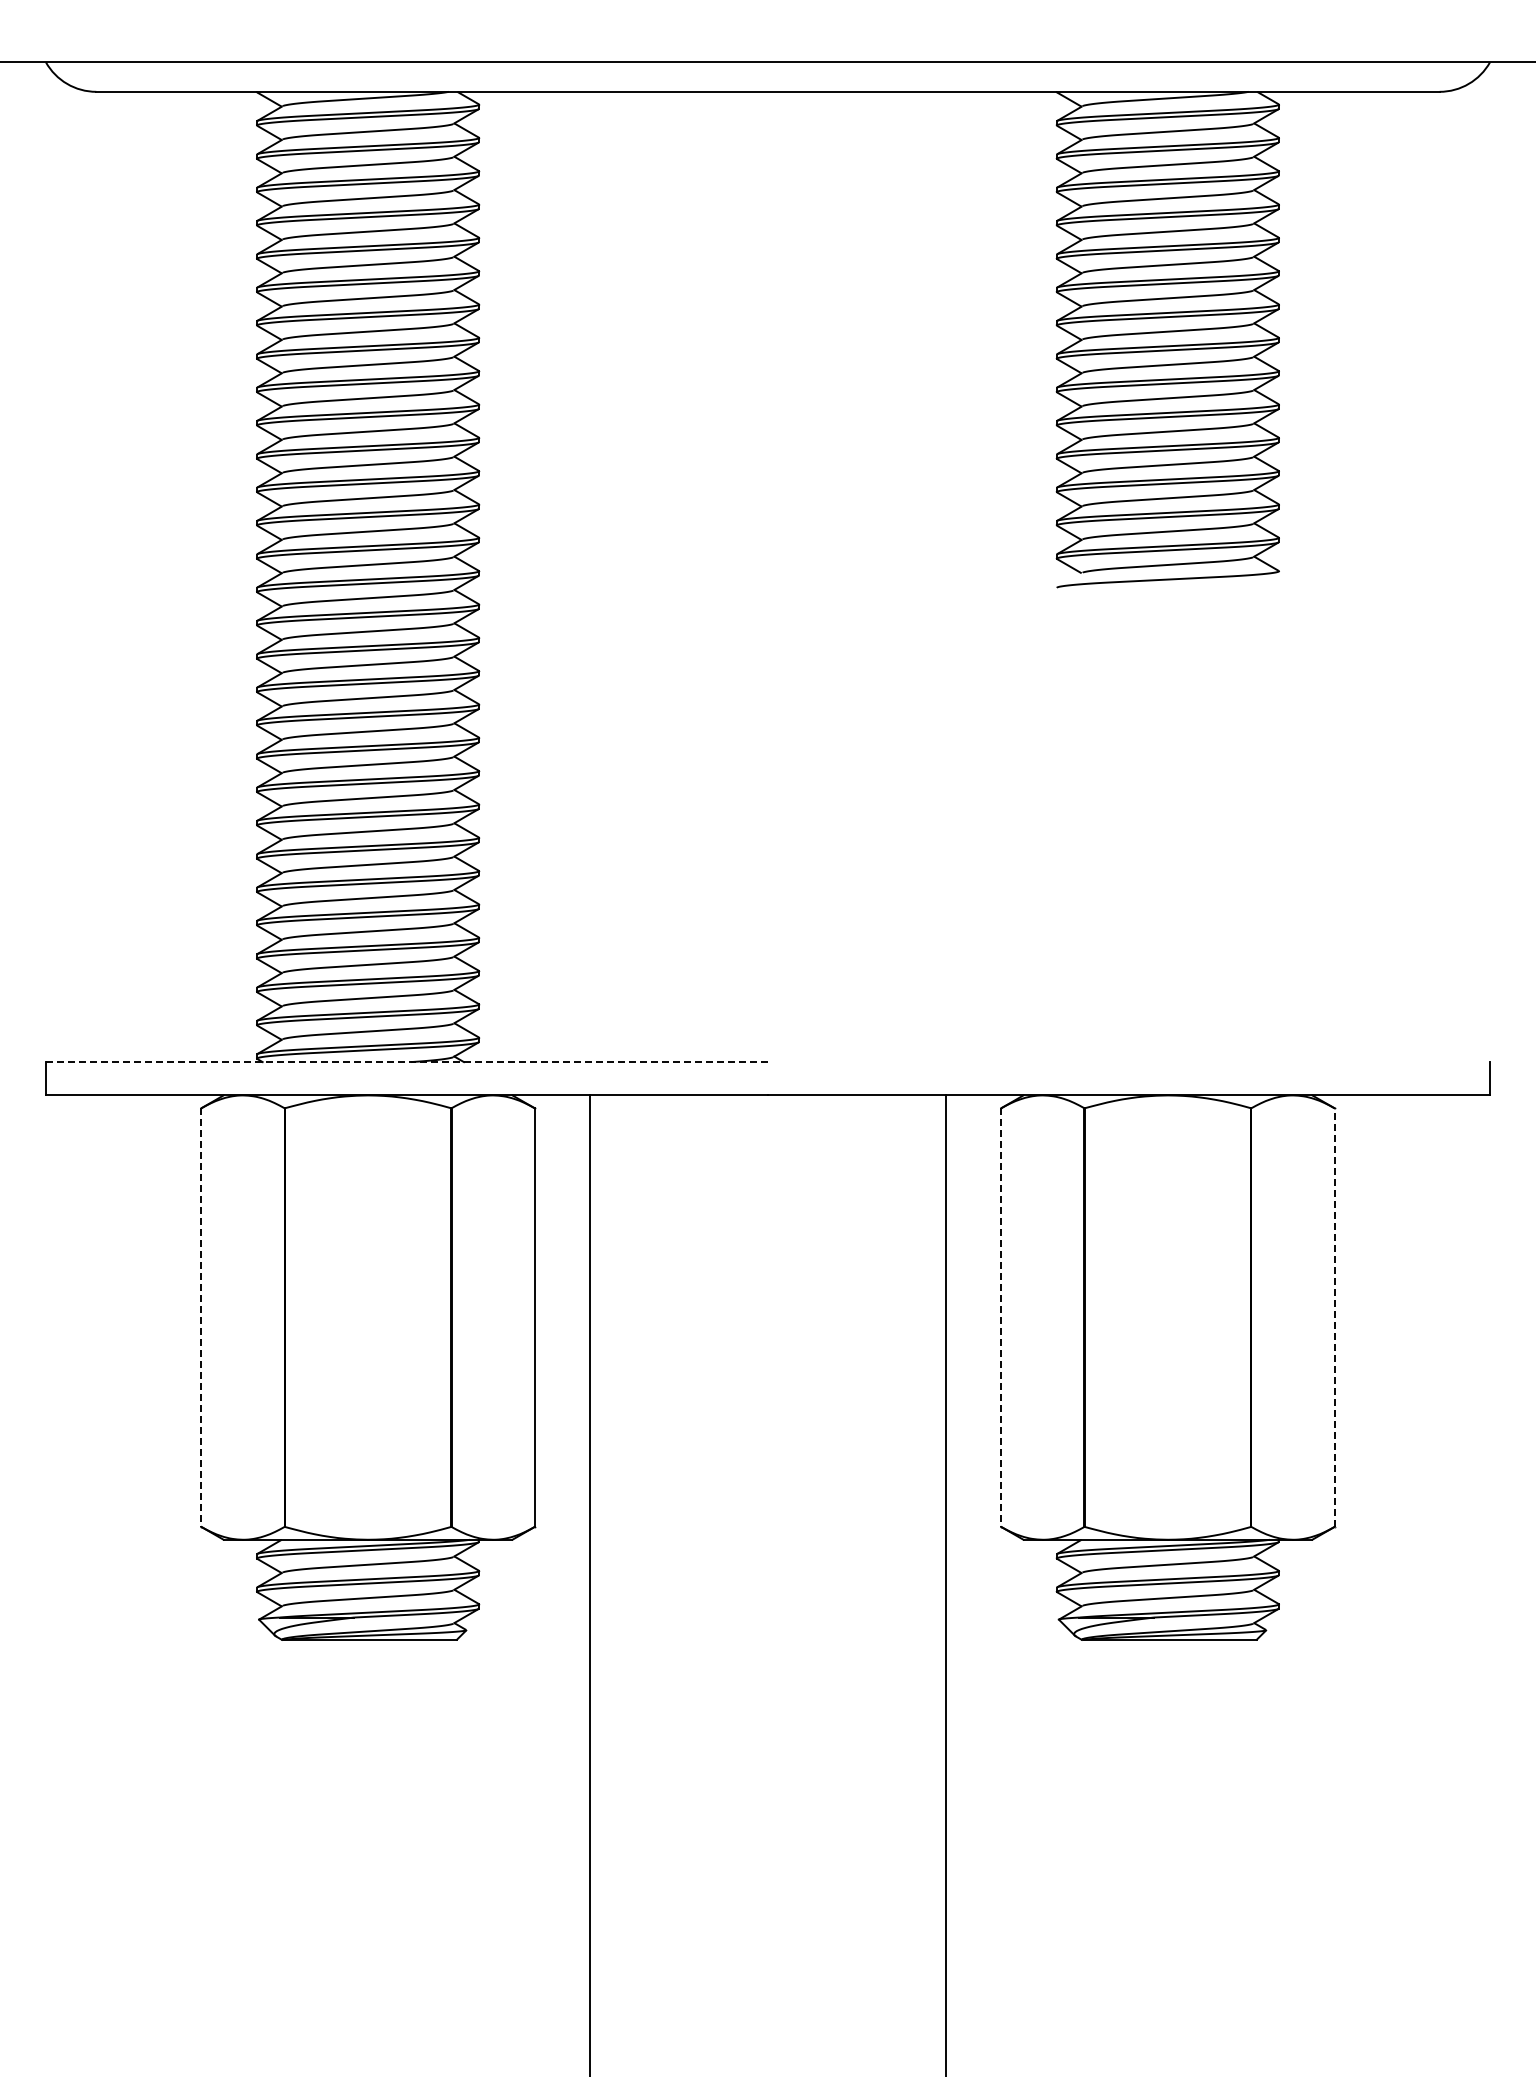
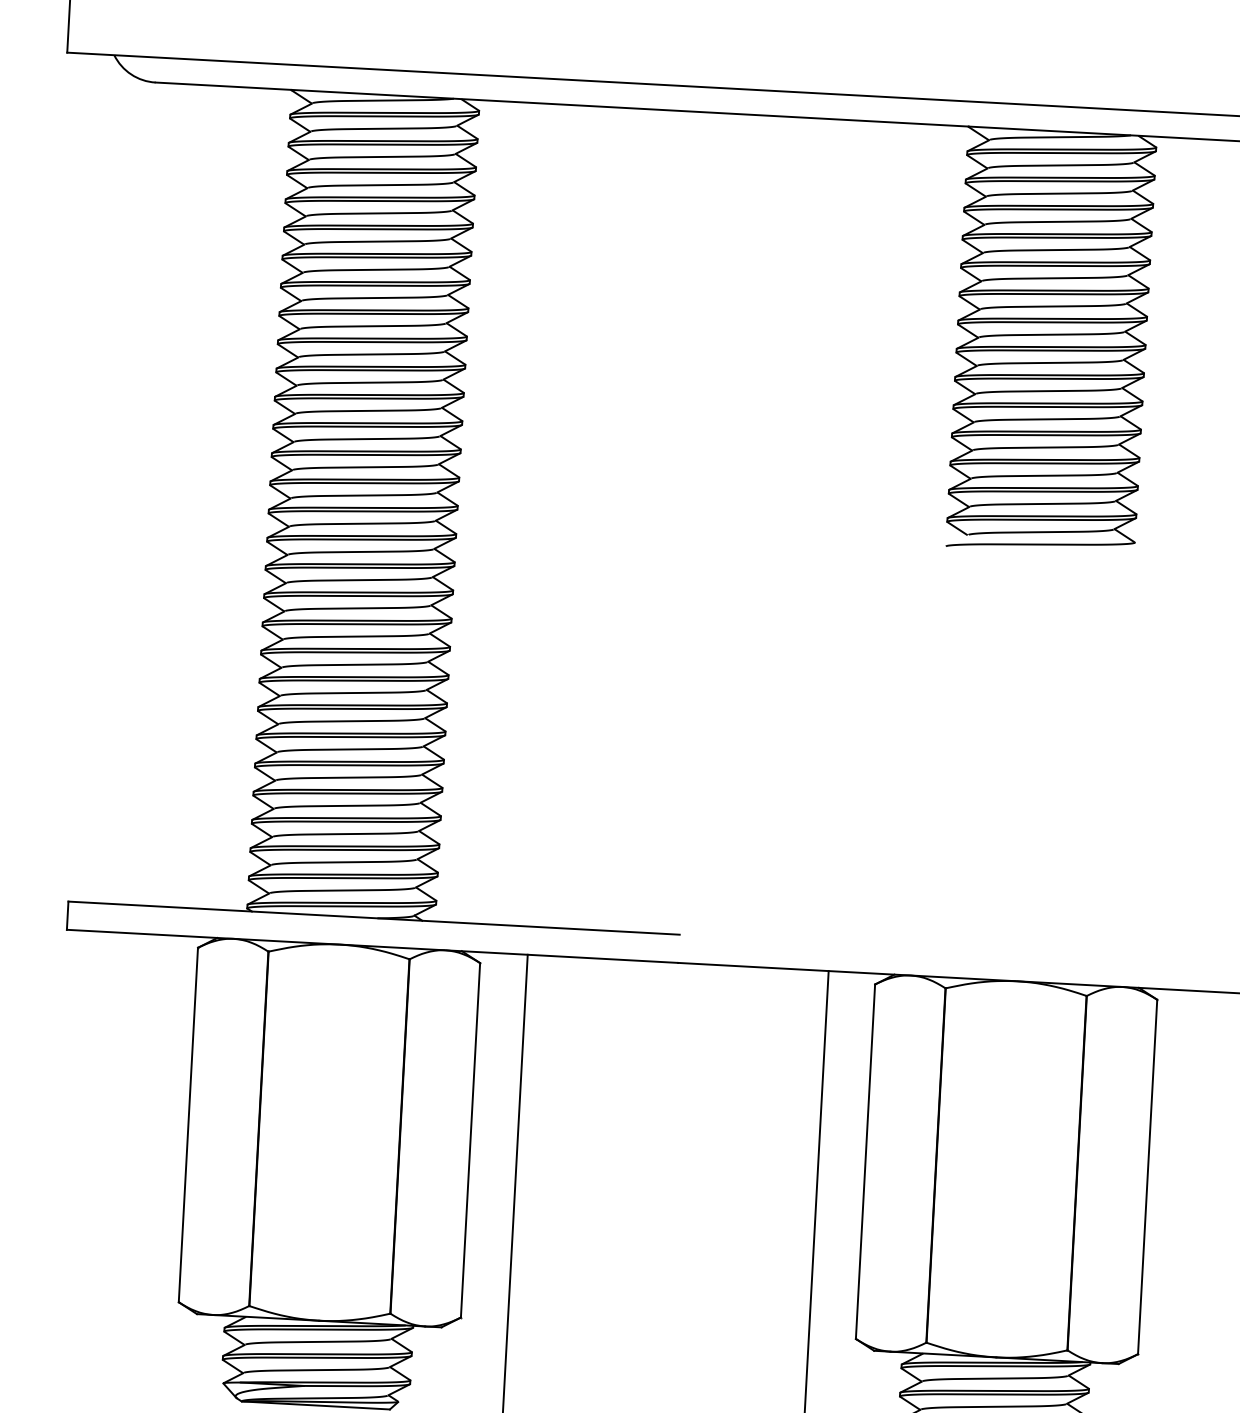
line: (407, 1062) -> (374, 918), dashed -> solid
line: (1334, 1317) -> (1147, 1176), dashed -> solid
line: (201, 1318) -> (188, 1125), dashed -> solid
line: (1001, 1318) -> (865, 1162), dashed -> solid

